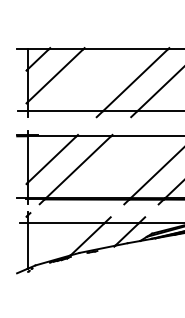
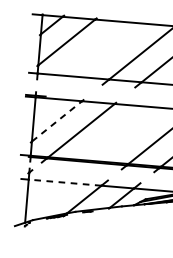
line: (52, 159) -> (57, 121), solid -> dashed
line: (65, 223) -> (64, 182), solid -> dashed

